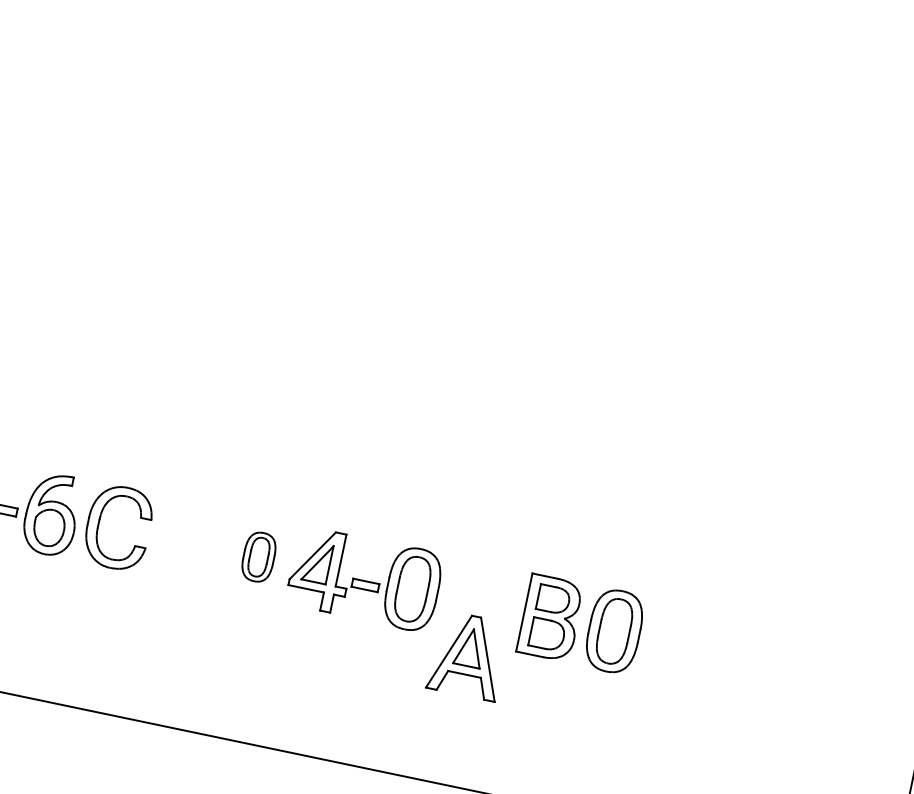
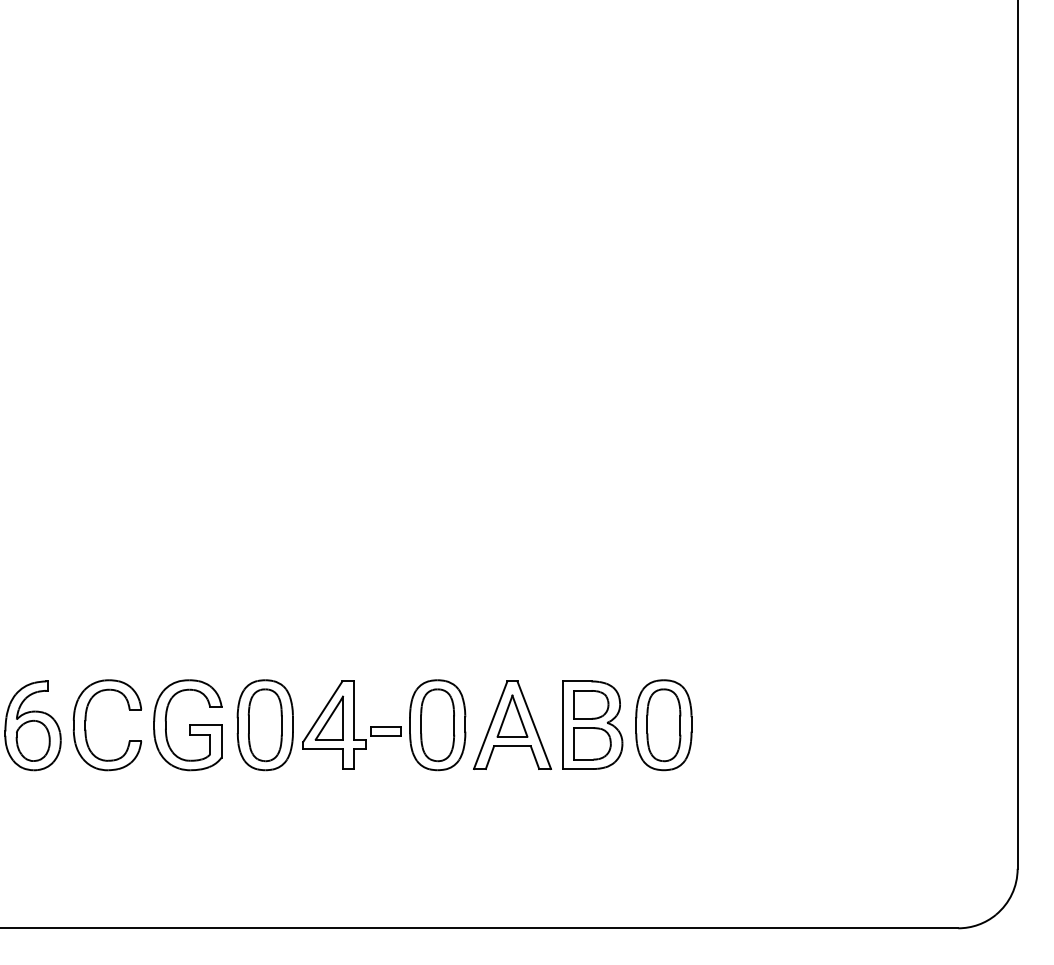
part: (189, 542) -> (187, 725), added
part: (258, 557) -> (264, 725), size x1.67
part: (468, 655) -> (512, 724), moved

